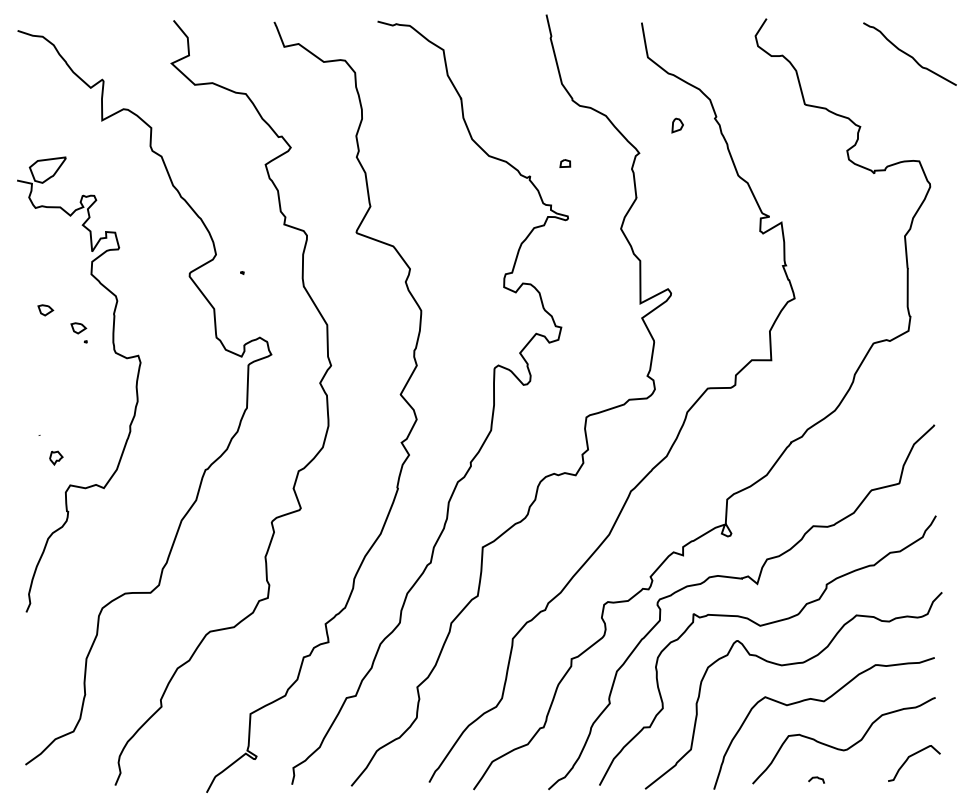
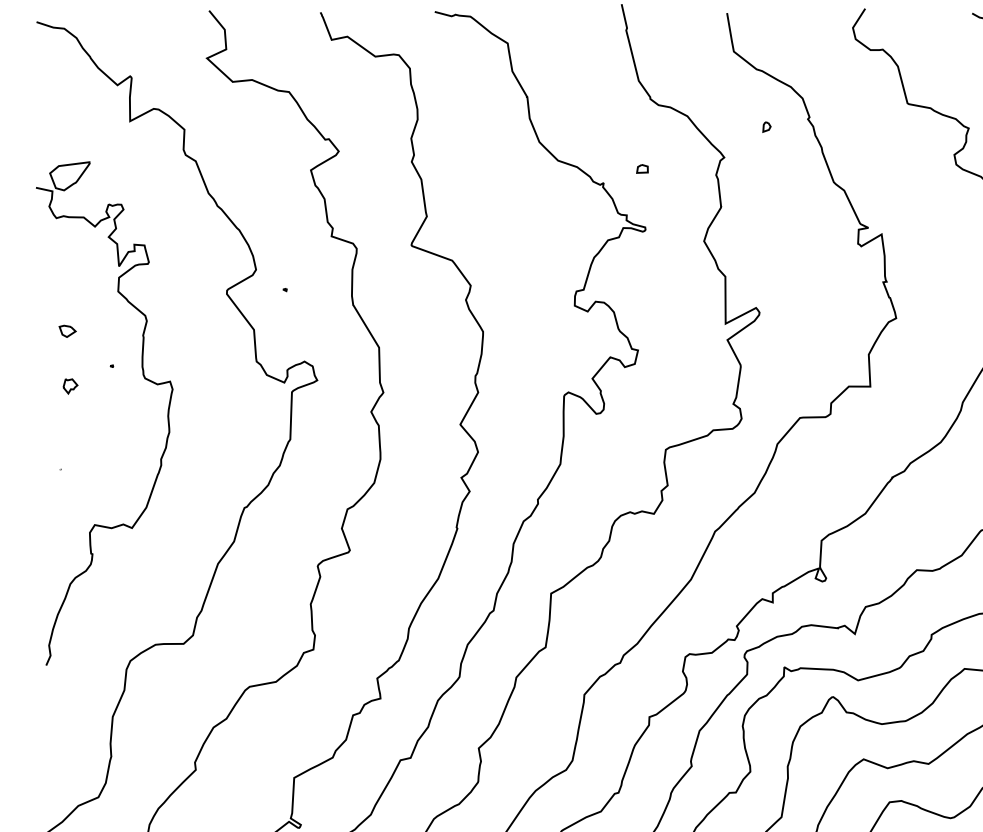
part: (677, 125) -> (766, 126), size x0.62
part: (78, 328) -> (103, 351), removed
part: (56, 457) -> (70, 385), moved

